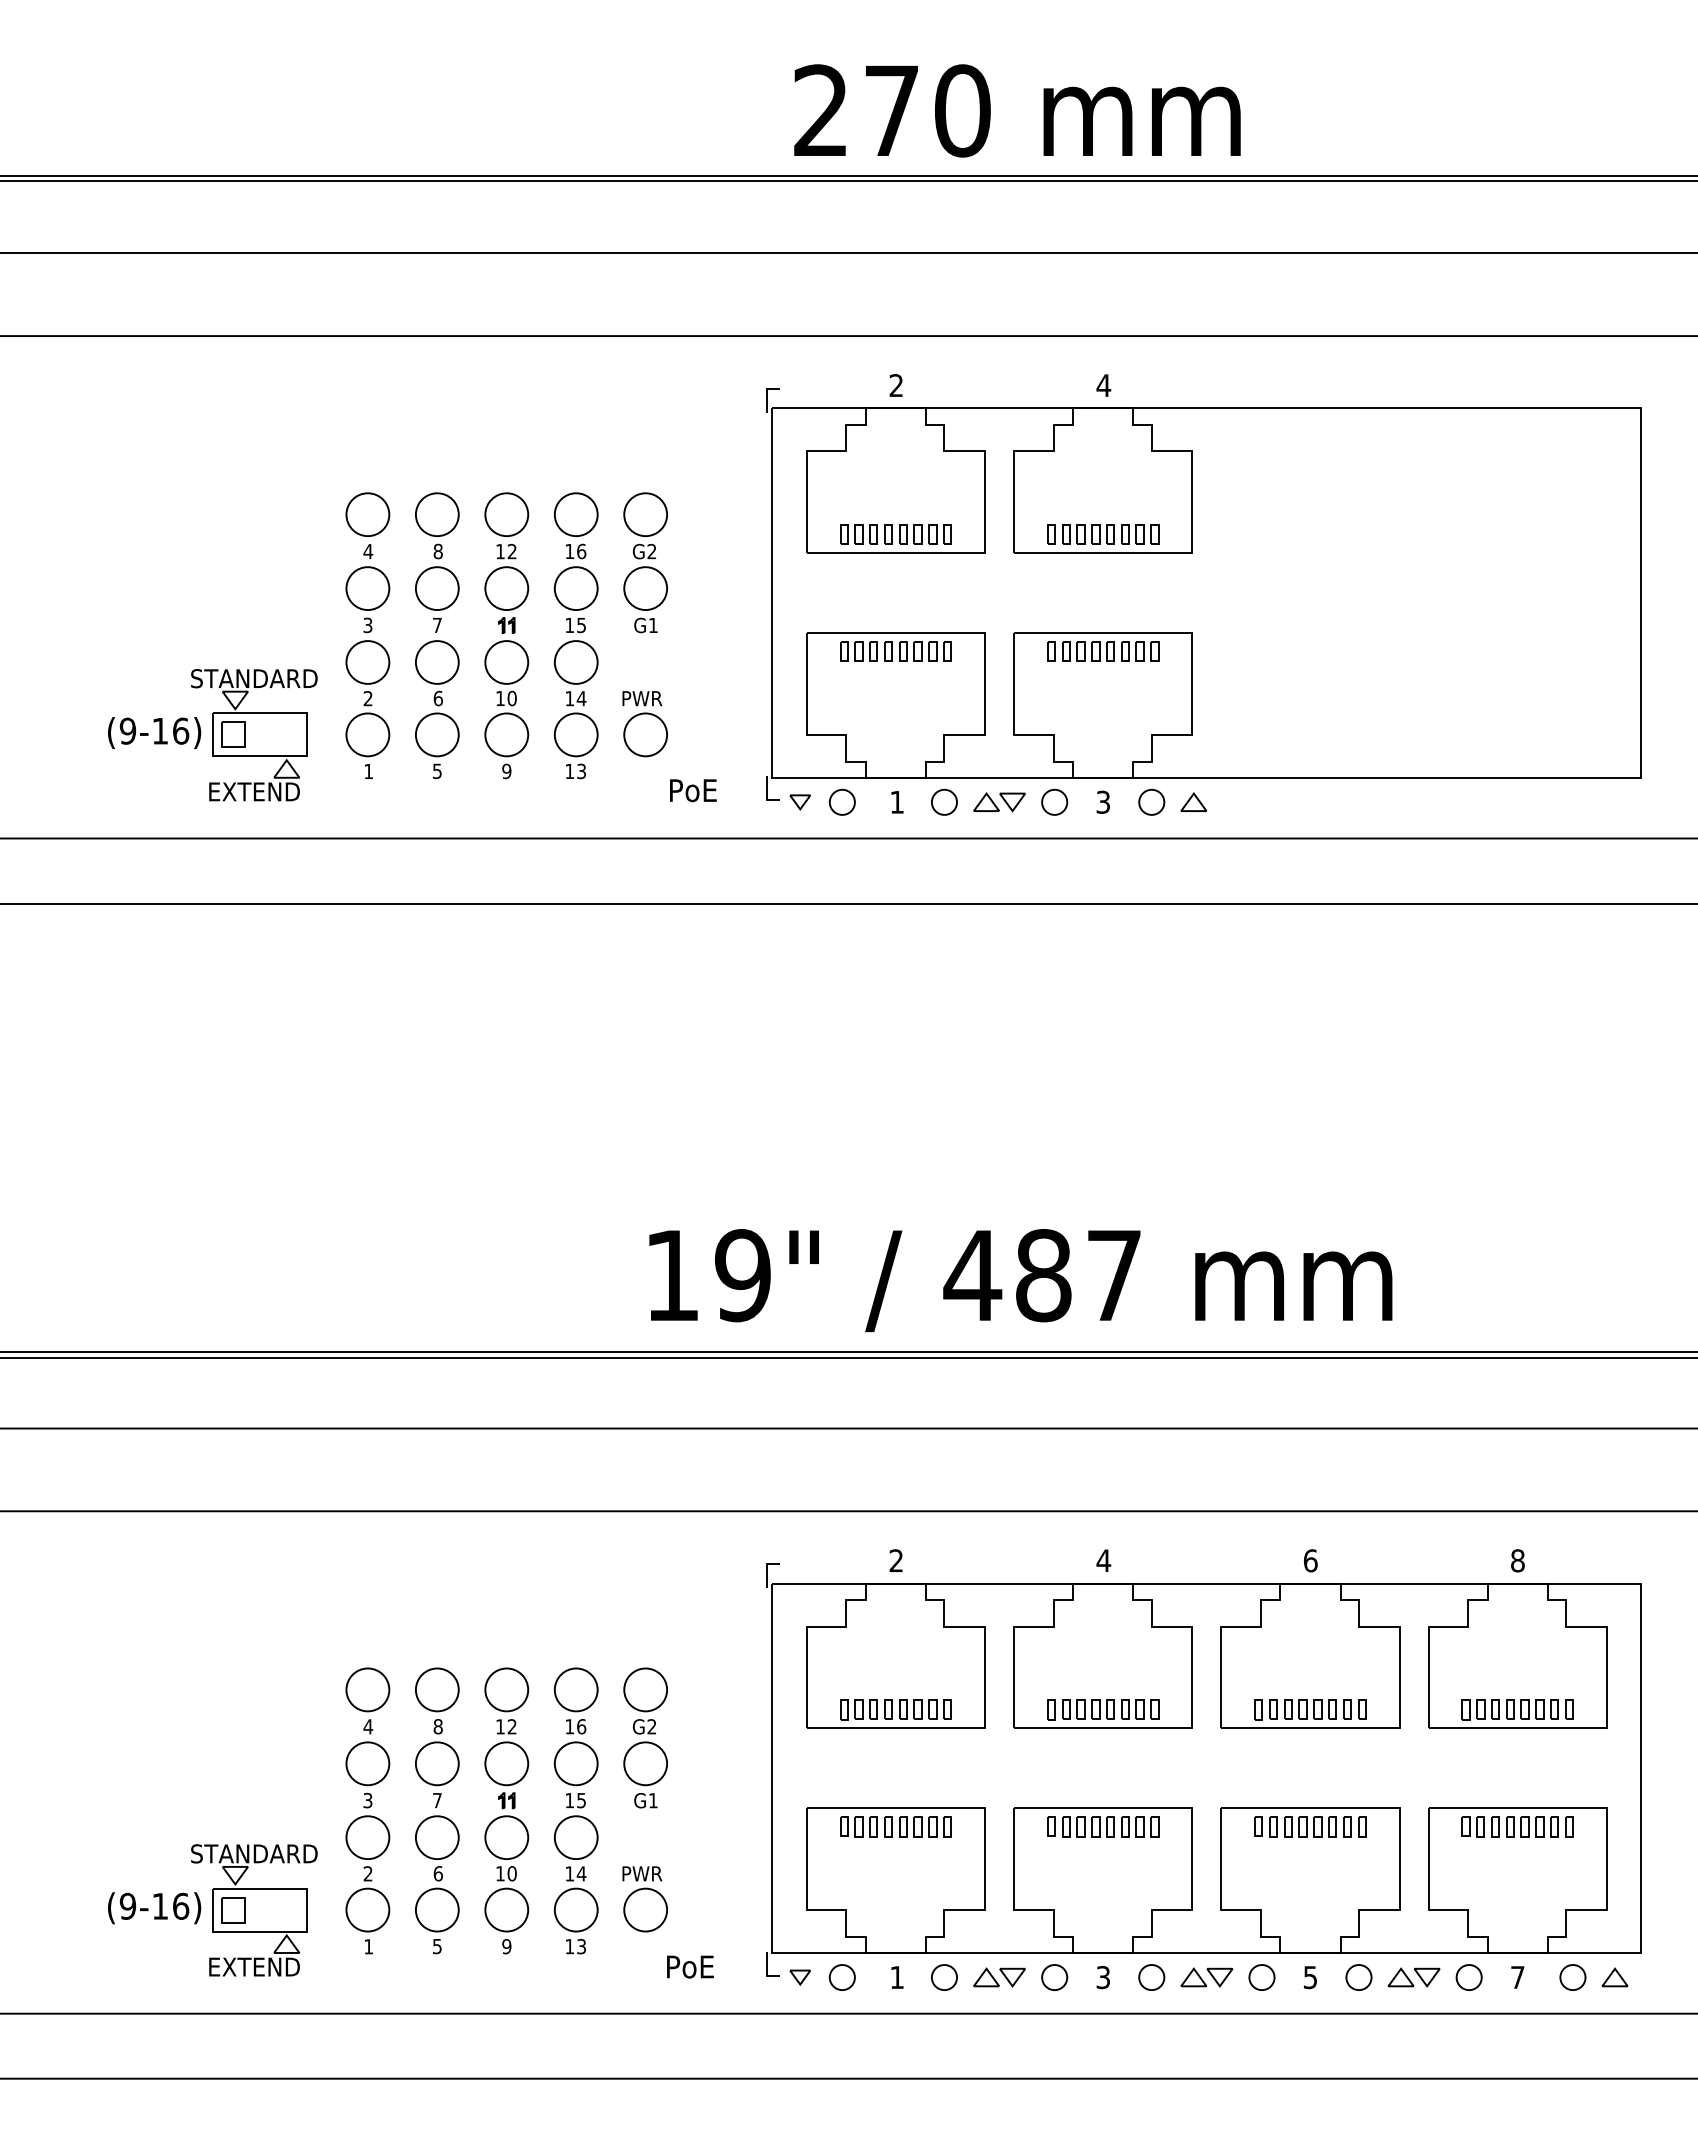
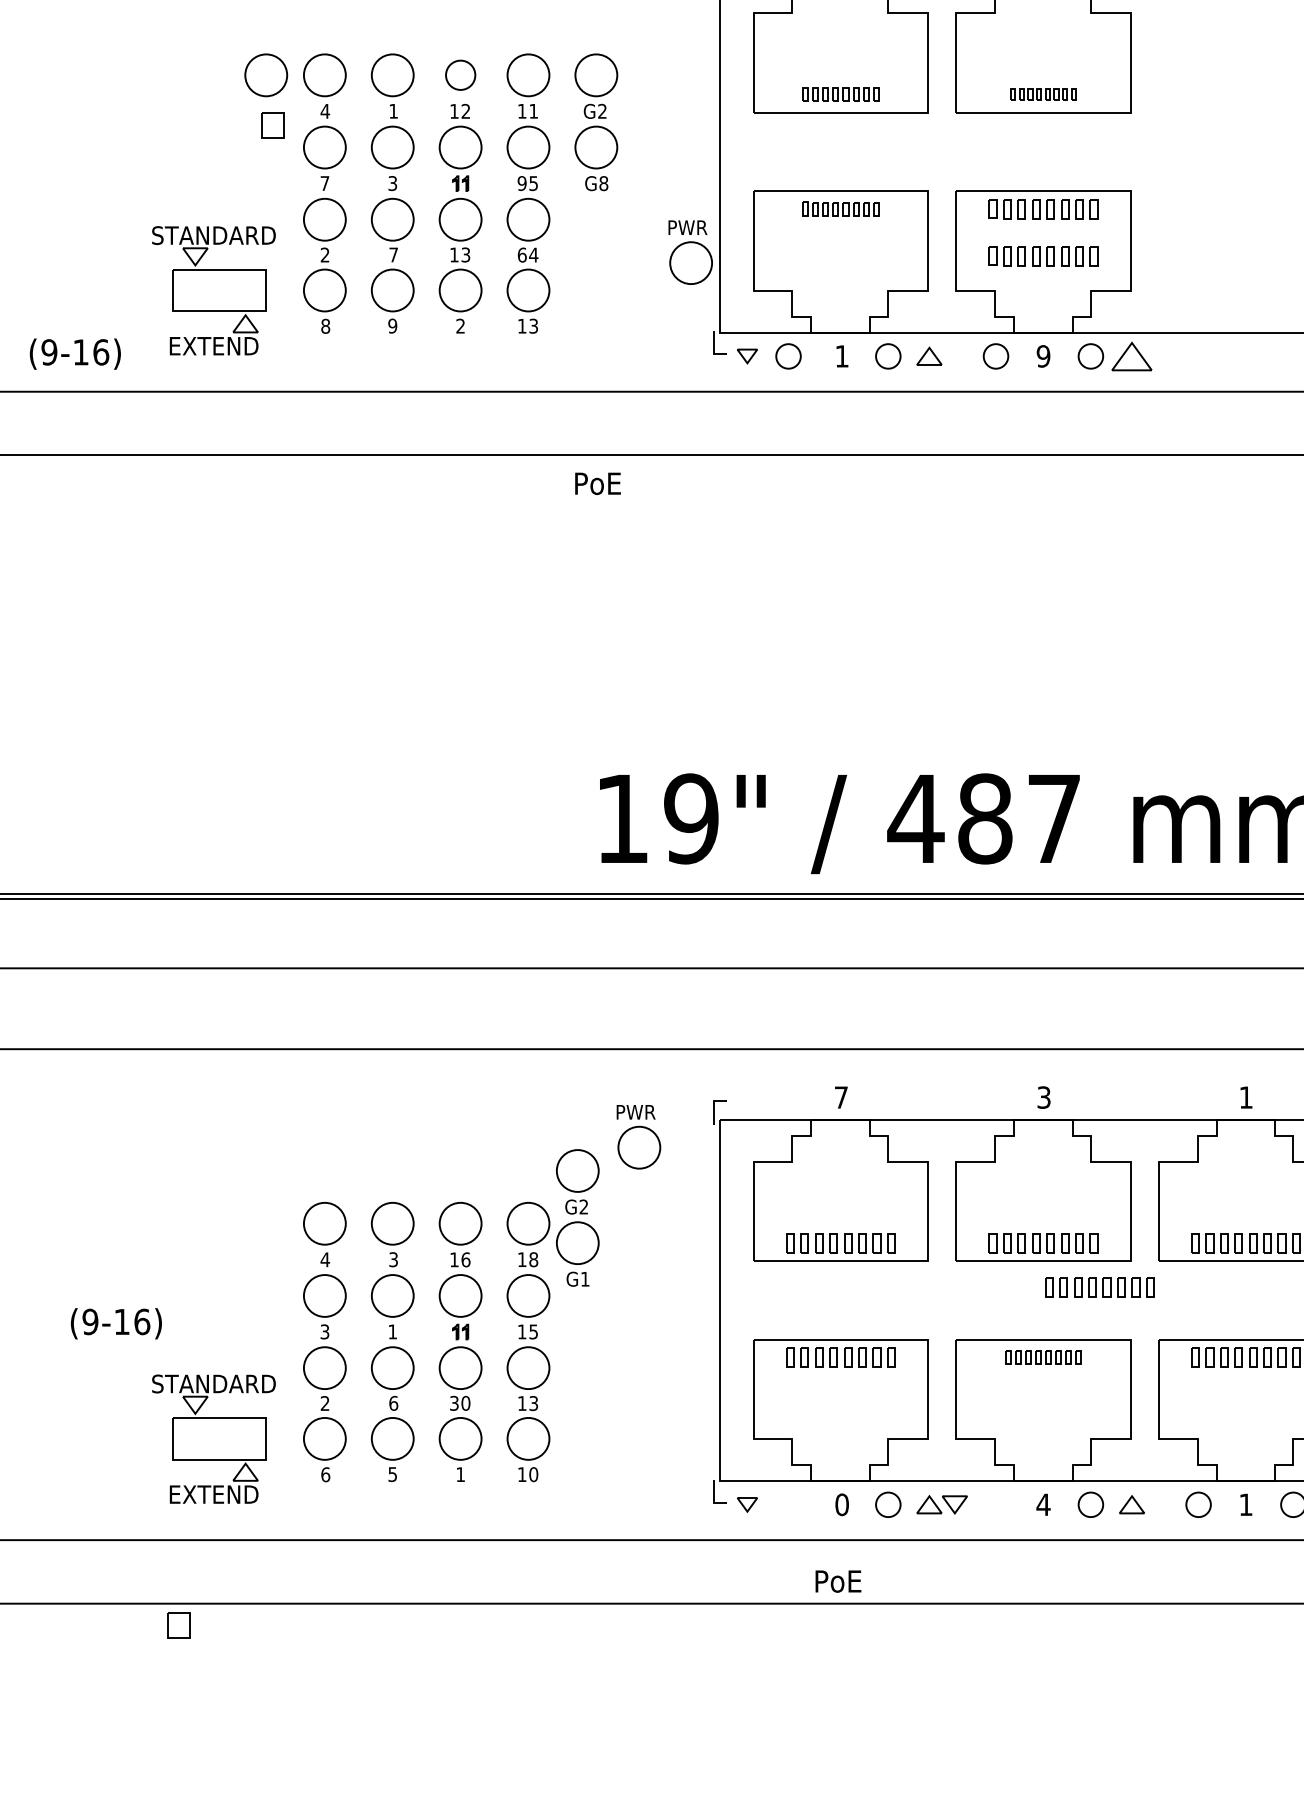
part: (307, 514) -> (265, 75), added
part: (506, 514) -> (460, 75), size x0.7
part: (895, 534) -> (840, 94), size x0.7
part: (1103, 534) -> (1043, 94), size x0.6
text: (437, 551) -> (392, 111), 8 -> 1
text: (581, 551) -> (533, 111), 16 -> 11
text: (367, 625) -> (324, 183), 3 -> 7
text: (437, 625) -> (392, 183), 7 -> 3
text: (569, 625) -> (521, 183), 15 -> 95
text: (652, 625) -> (603, 183), G1 -> G8
part: (895, 651) -> (840, 209), size x0.7
text: (437, 698) -> (392, 254), 6 -> 7
text: (511, 698) -> (465, 254), 10 -> 13
text: (569, 698) -> (521, 254), 14 -> 64
part: (1103, 699) -> (1043, 255), added
part: (644, 724) -> (689, 252), moved
text: (154, 732) -> (75, 353), moved
part: (233, 734) -> (272, 124), moved
text: (436, 770) -> (391, 325), 5 -> 9
text: (368, 771) -> (325, 326), 1 -> 8
text: (506, 771) -> (460, 326), 9 -> 2
text: (693, 790) -> (598, 483), moved
text: (1103, 801) -> (1043, 355), 3 -> 9
part: (1193, 801) -> (1131, 355), size x1.6
part: (1012, 802) -> (954, 356), removed
text: (895, 1560) -> (840, 1097), 2 -> 7
text: (1103, 1560) -> (1043, 1097), 4 -> 3
text: (1310, 1560) -> (1246, 1097), 6 -> 1
text: (437, 1726) -> (392, 1259), 8 -> 3
text: (511, 1726) -> (465, 1259), 12 -> 16
text: (581, 1726) -> (533, 1259), 16 -> 18
part: (645, 1737) -> (577, 1217), moved
part: (1160, 1754) -> (1099, 1286), added
text: (437, 1800) -> (392, 1331), 7 -> 1
part: (1103, 1826) -> (1043, 1357), size x0.7
text: (500, 1873) -> (454, 1403), 10 -> 30
text: (581, 1873) -> (533, 1403), 14 -> 13
part: (644, 1899) -> (638, 1137), moved
text: (154, 1908) -> (116, 1324), moved
part: (233, 1910) -> (178, 1625), moved
text: (368, 1946) -> (325, 1474), 1 -> 6
text: (506, 1946) -> (460, 1474), 9 -> 1
text: (581, 1946) -> (533, 1474), 13 -> 10
text: (690, 1966) -> (838, 1581), moved
part: (841, 1977) -> (787, 1504), removed
text: (897, 1977) -> (842, 1504), 1 -> 0
part: (1054, 1977) -> (995, 1504), removed
text: (1103, 1977) -> (1043, 1504), 3 -> 4
part: (1219, 1977) -> (1157, 1504), removed
text: (1310, 1977) -> (1246, 1504), 5 -> 1

